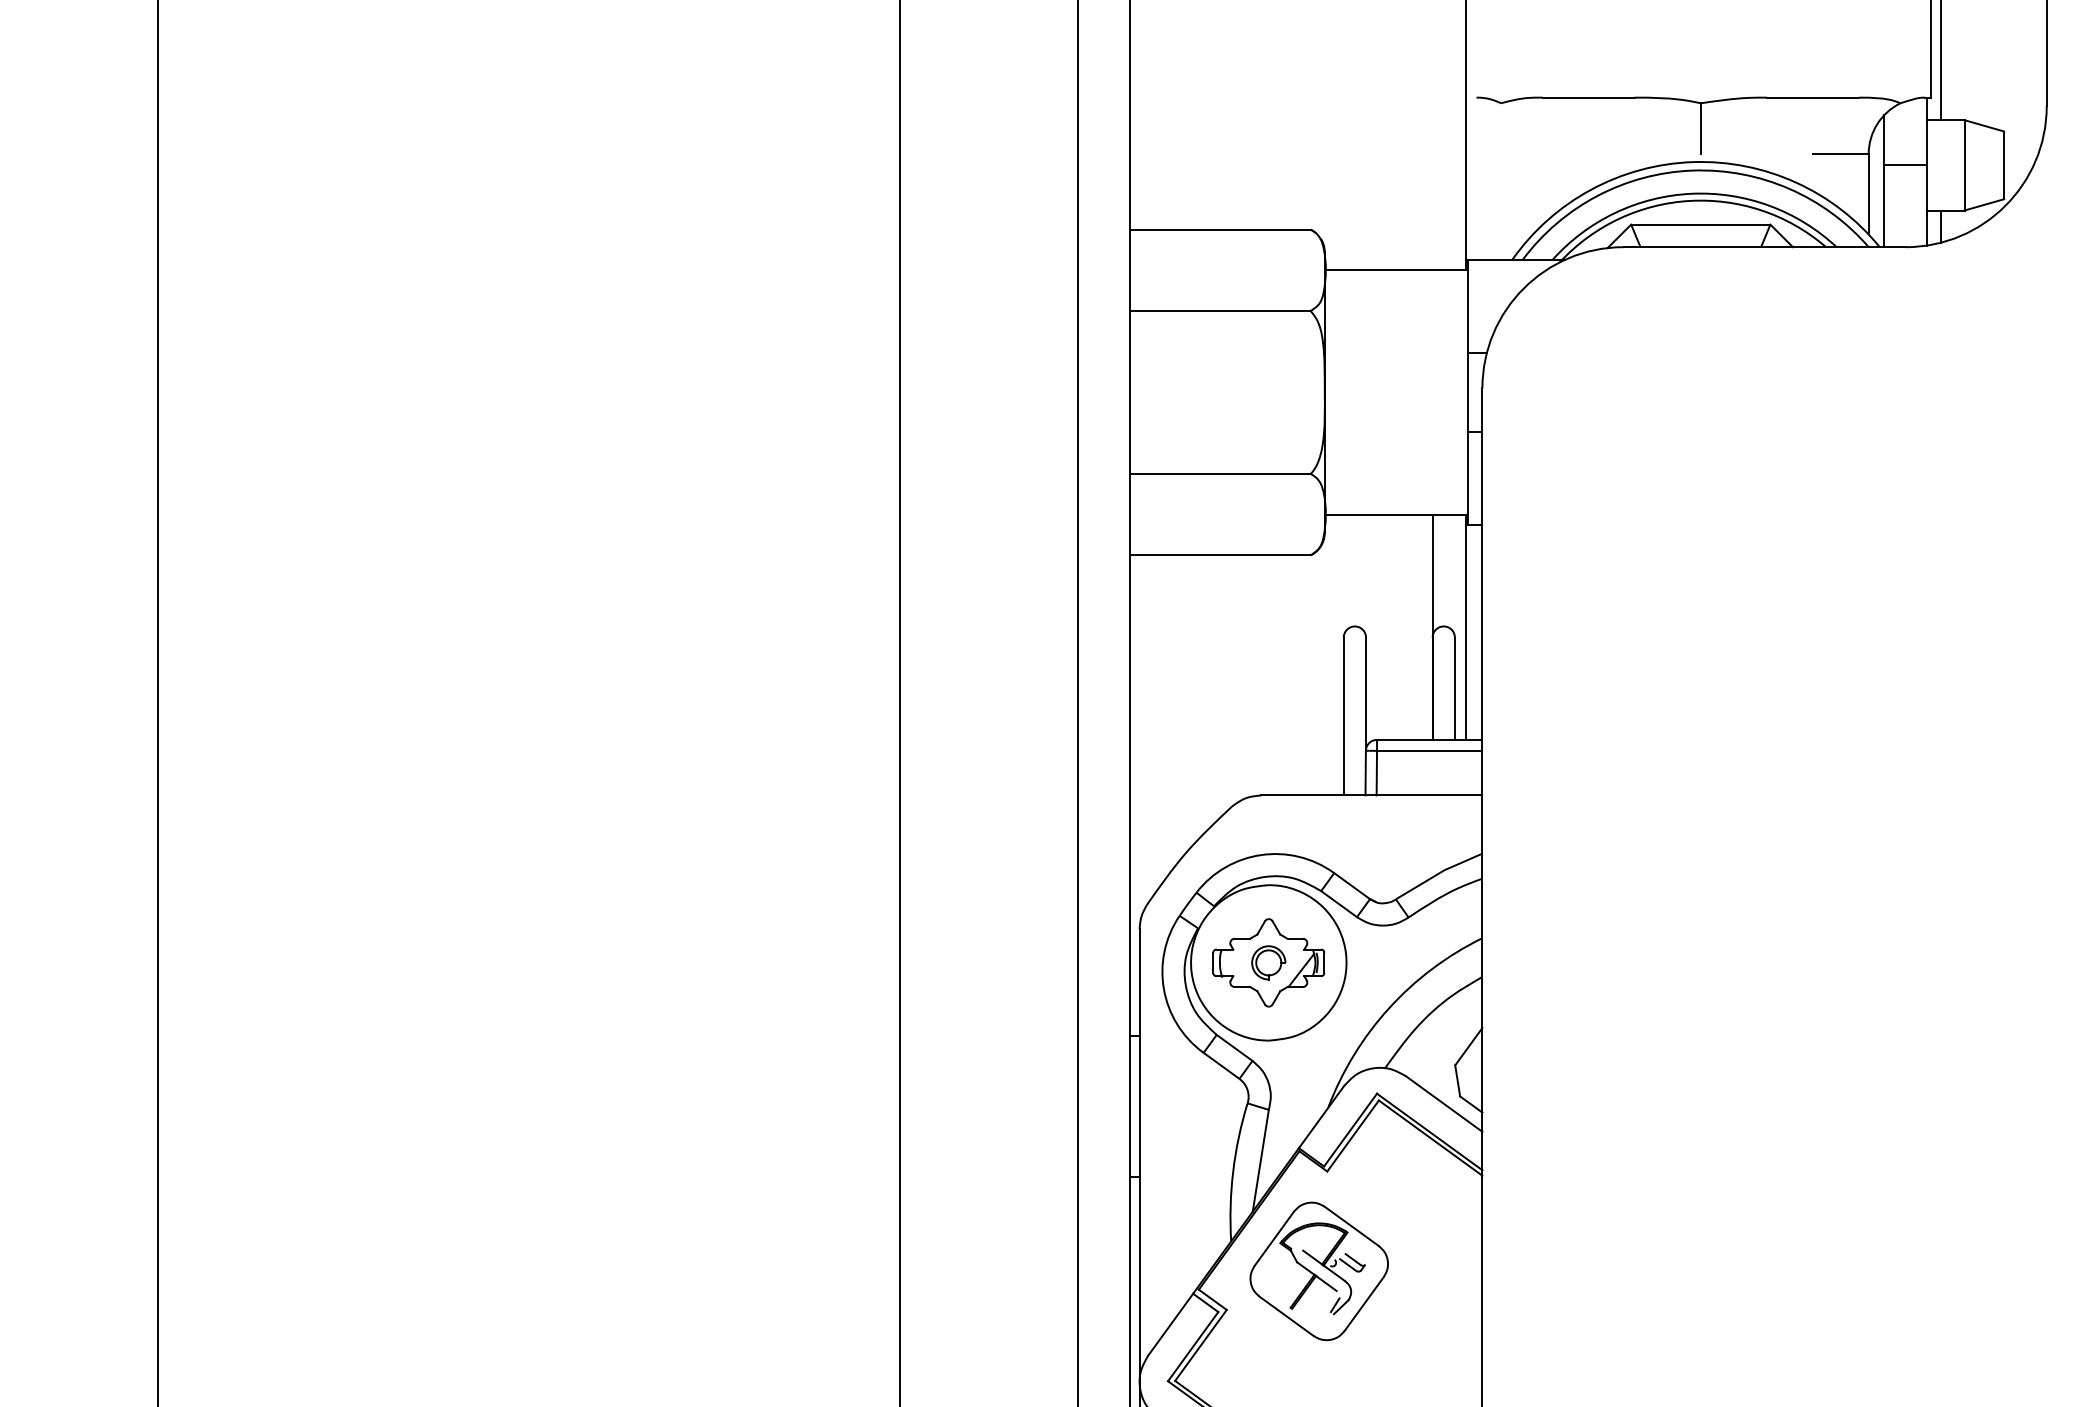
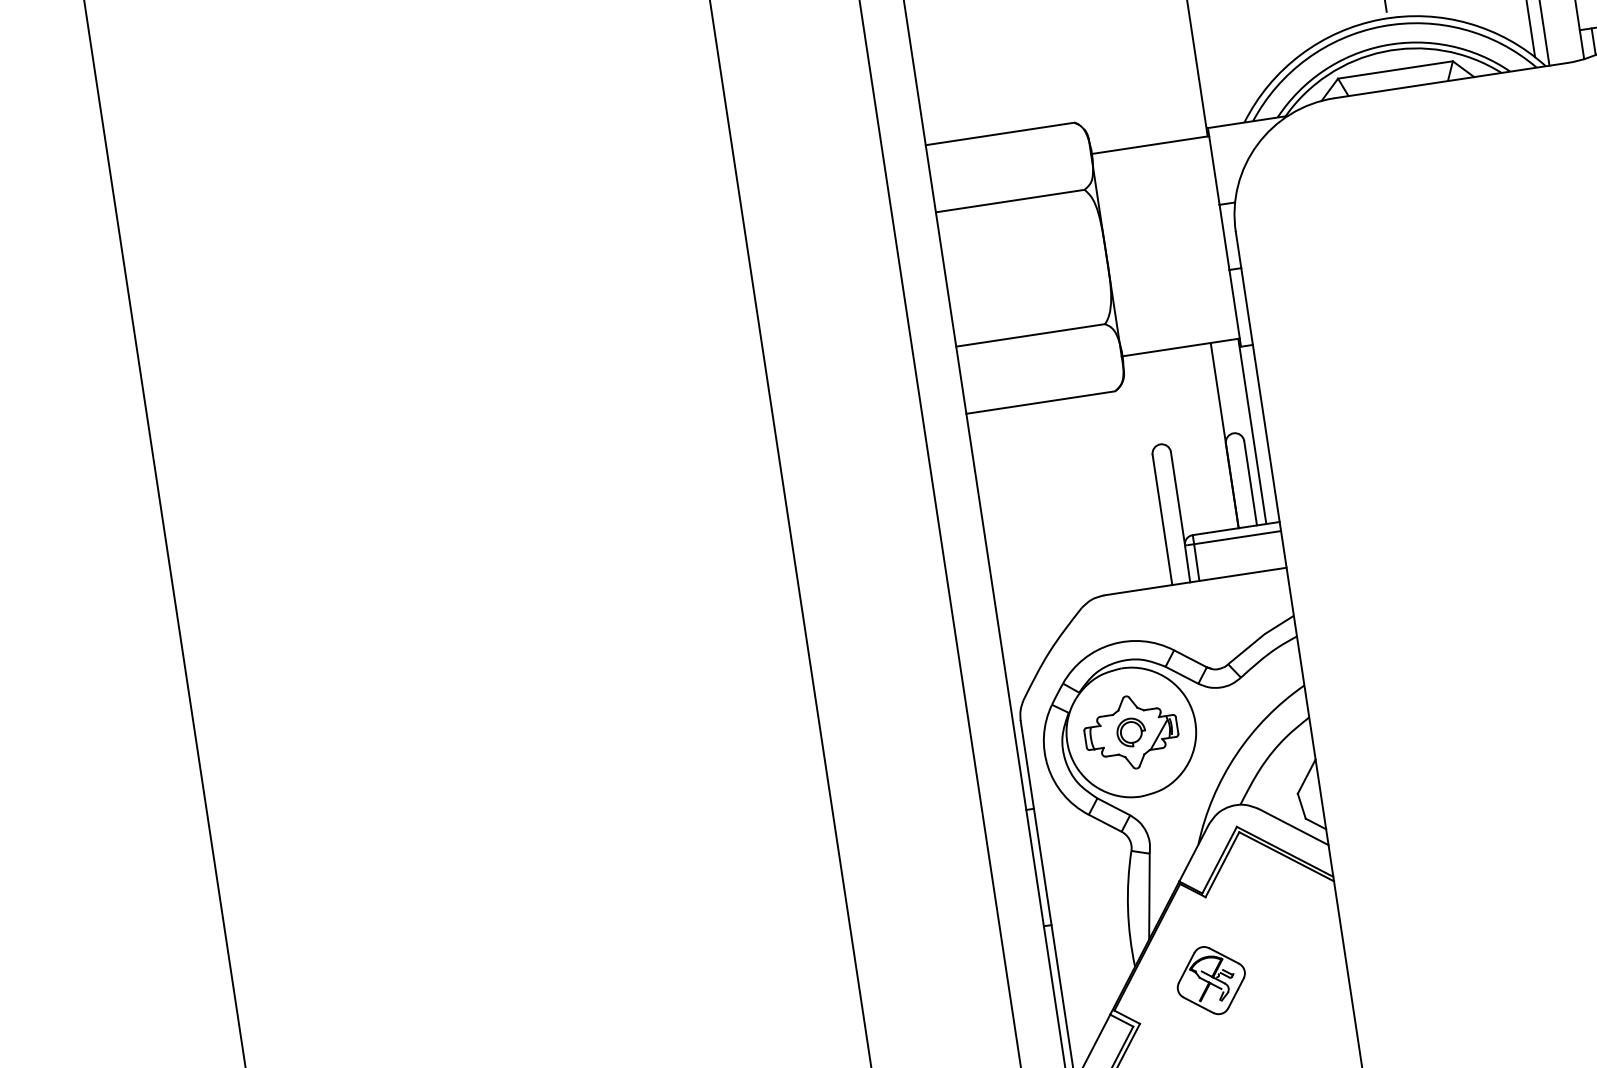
part: (1318, 1271) -> (1210, 980), size x0.6

